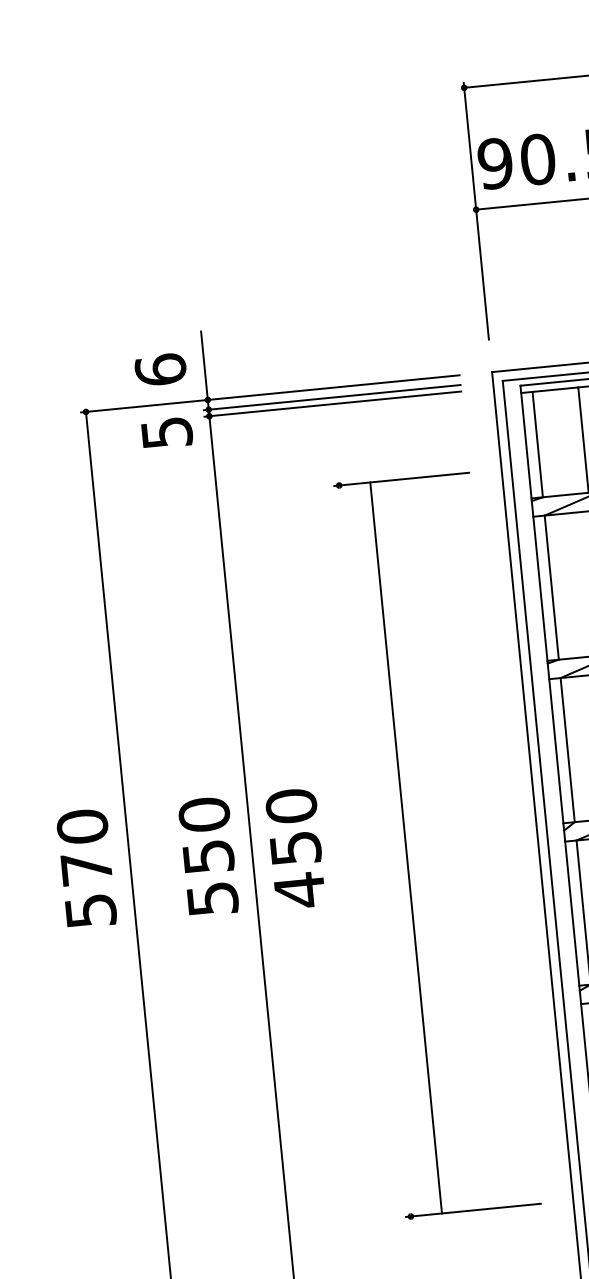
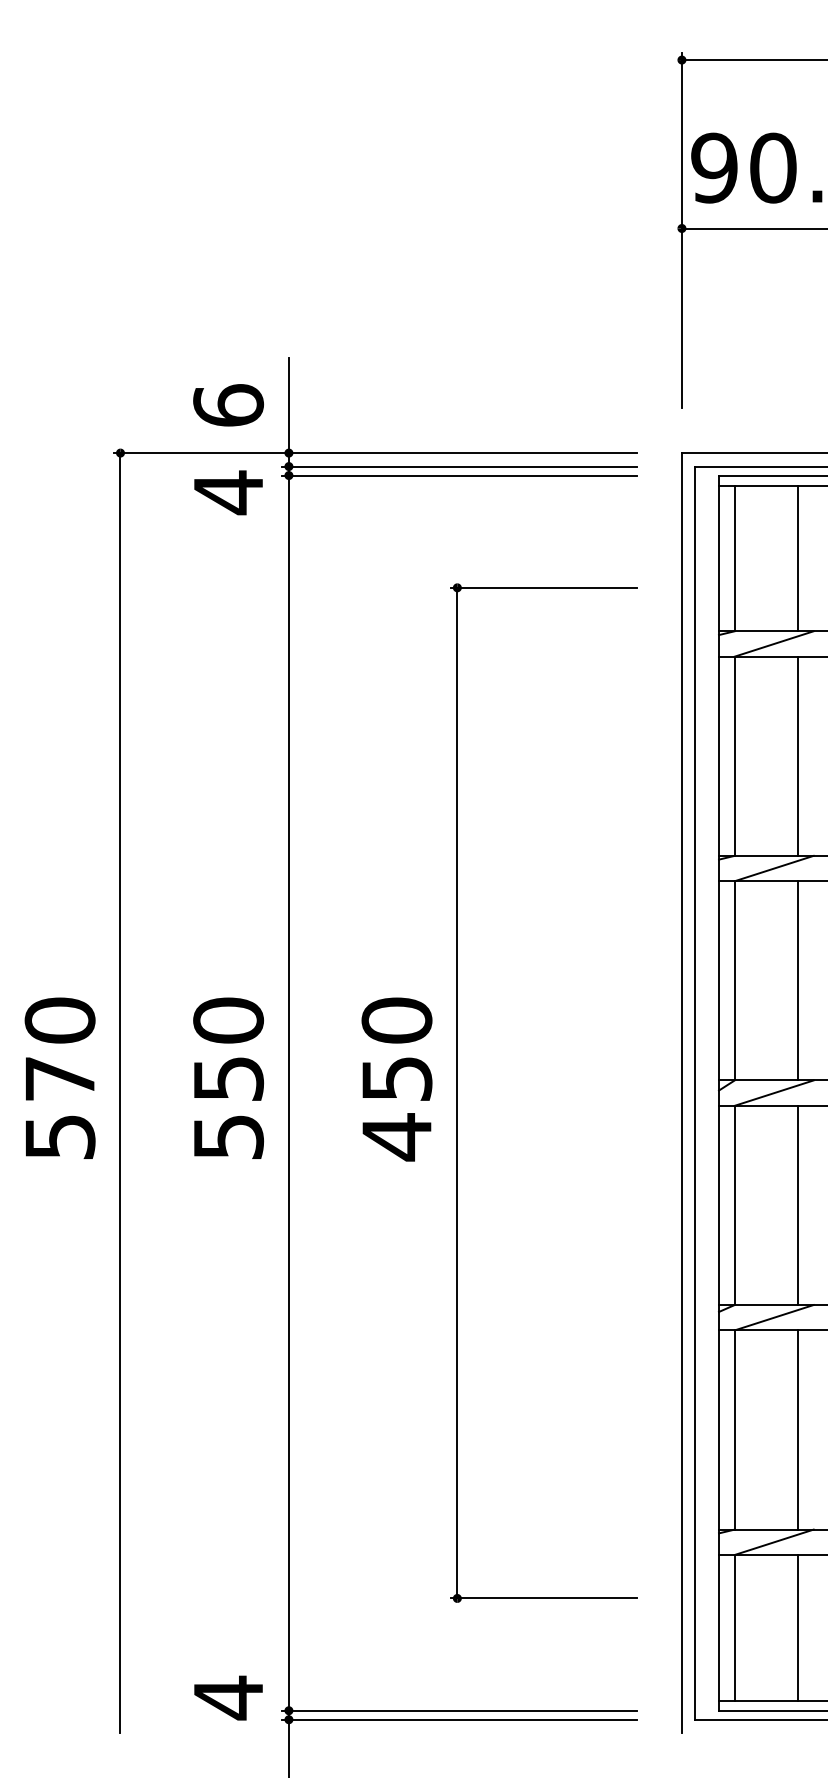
text: (167, 432) -> (229, 492), 5 -> 4
line: (406, 847) -> (457, 1092), moved
text: (295, 848) -> (396, 1079), moved

